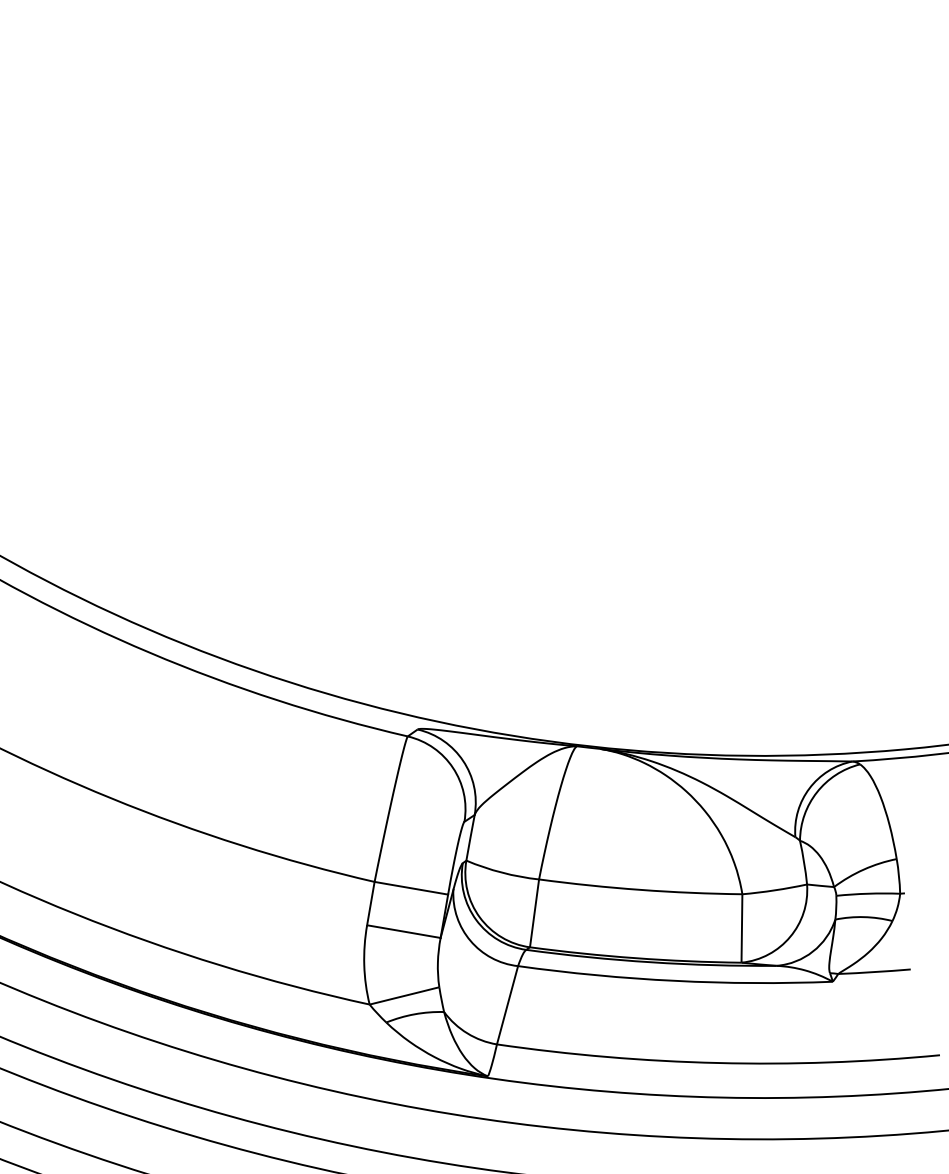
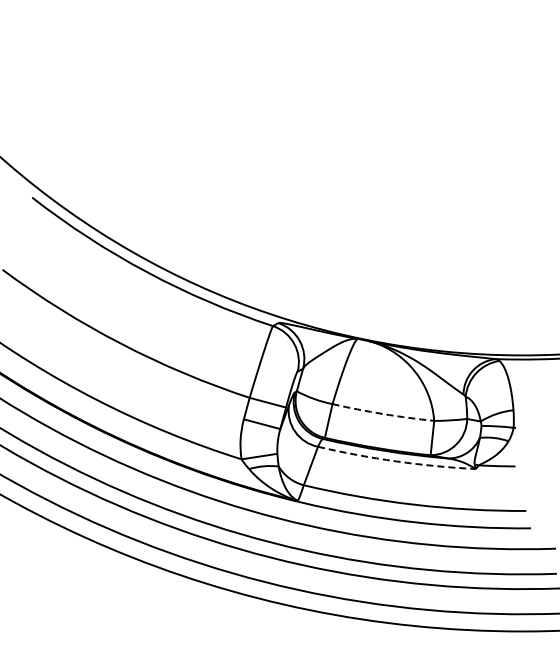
arc: (641, 890) -> (383, 414), solid -> dashed
arc: (675, 981) -> (396, 461), solid -> dashed

